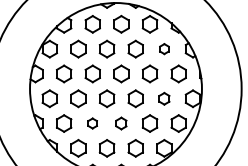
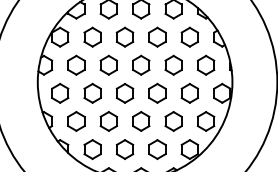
part: (164, 48) -> (190, 36), size x1.67
part: (164, 98) -> (190, 93), size x1.43
part: (92, 123) -> (108, 121), size x1.67
part: (121, 123) -> (141, 121), size x1.43

